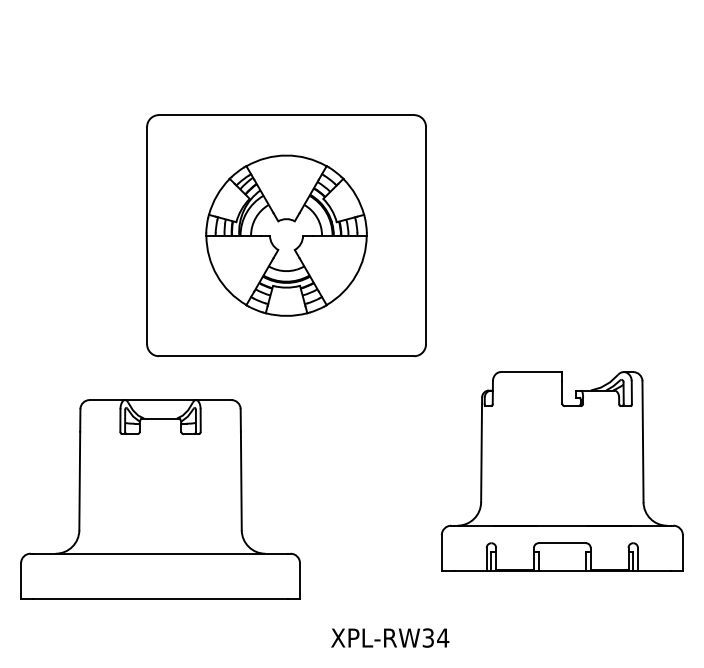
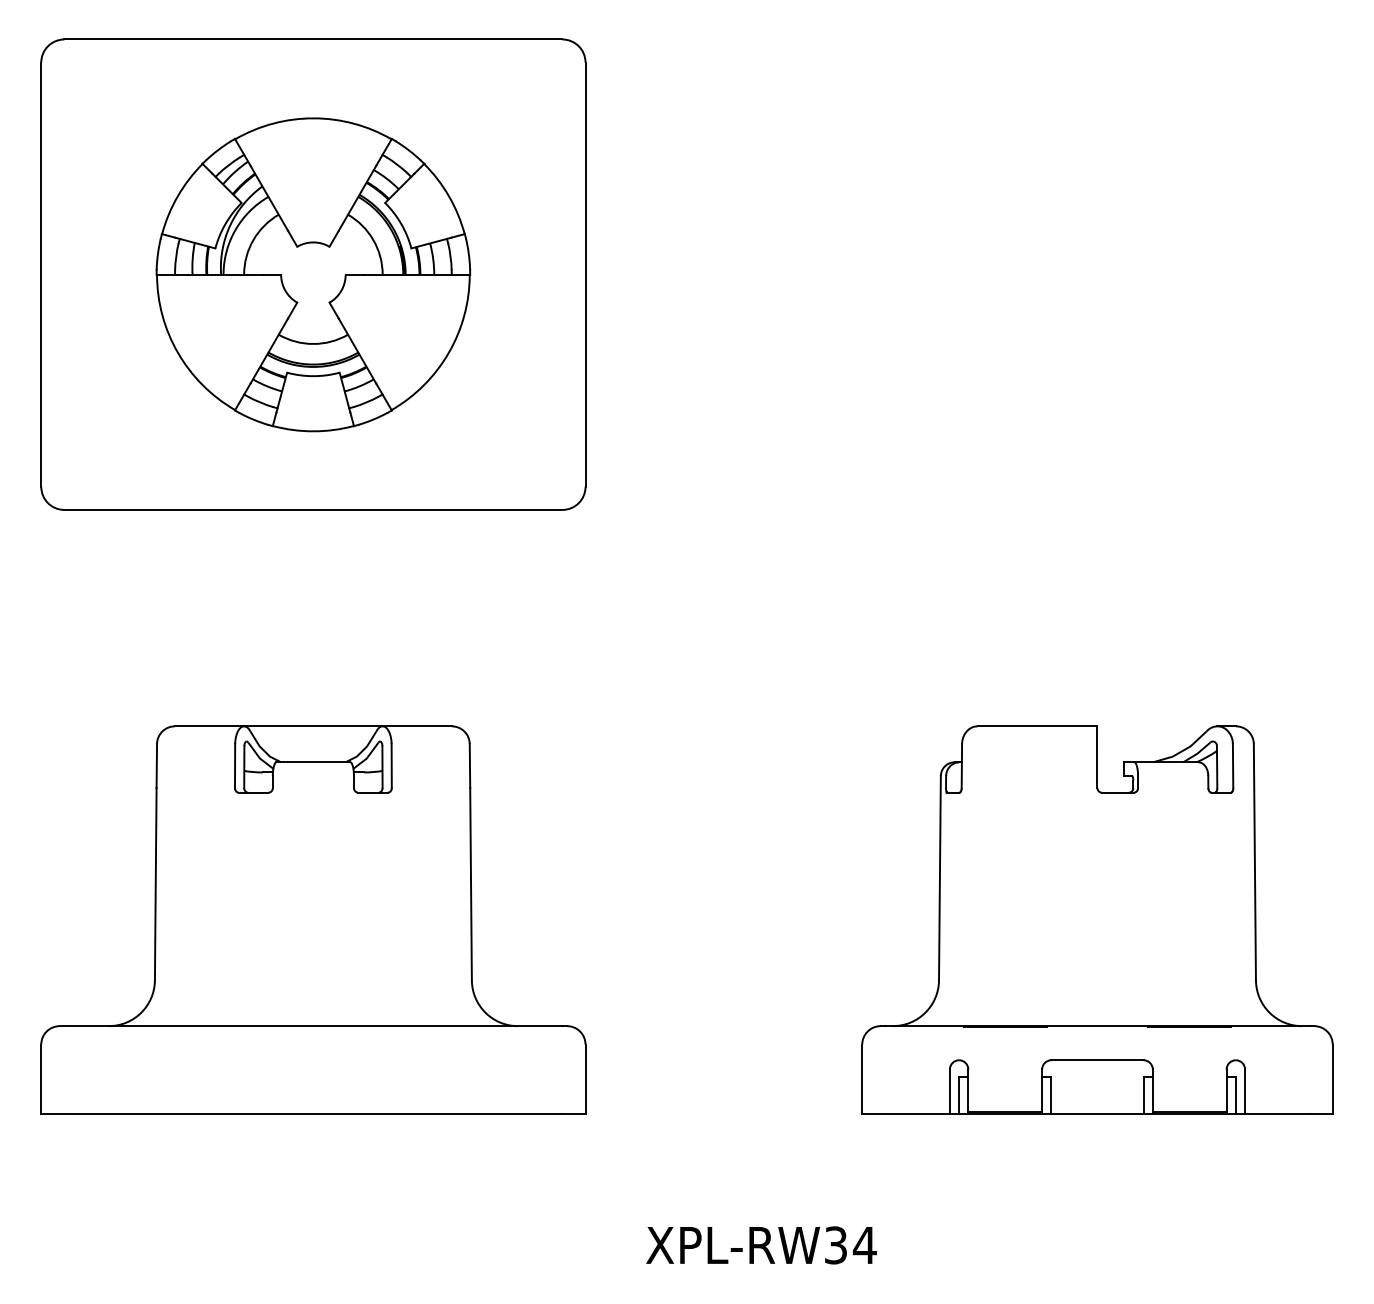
part: (286, 235) -> (313, 274), moved
part: (160, 499) -> (313, 920), moved

